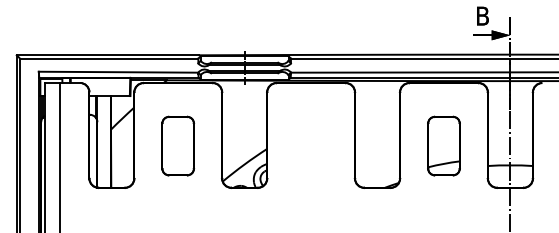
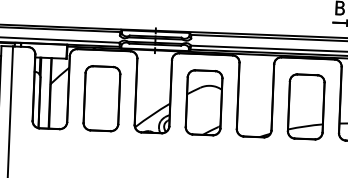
part: (177, 145) -> (101, 98), size x1.43
part: (310, 145) -> (203, 102), added
part: (443, 145) -> (305, 106), size x1.43

